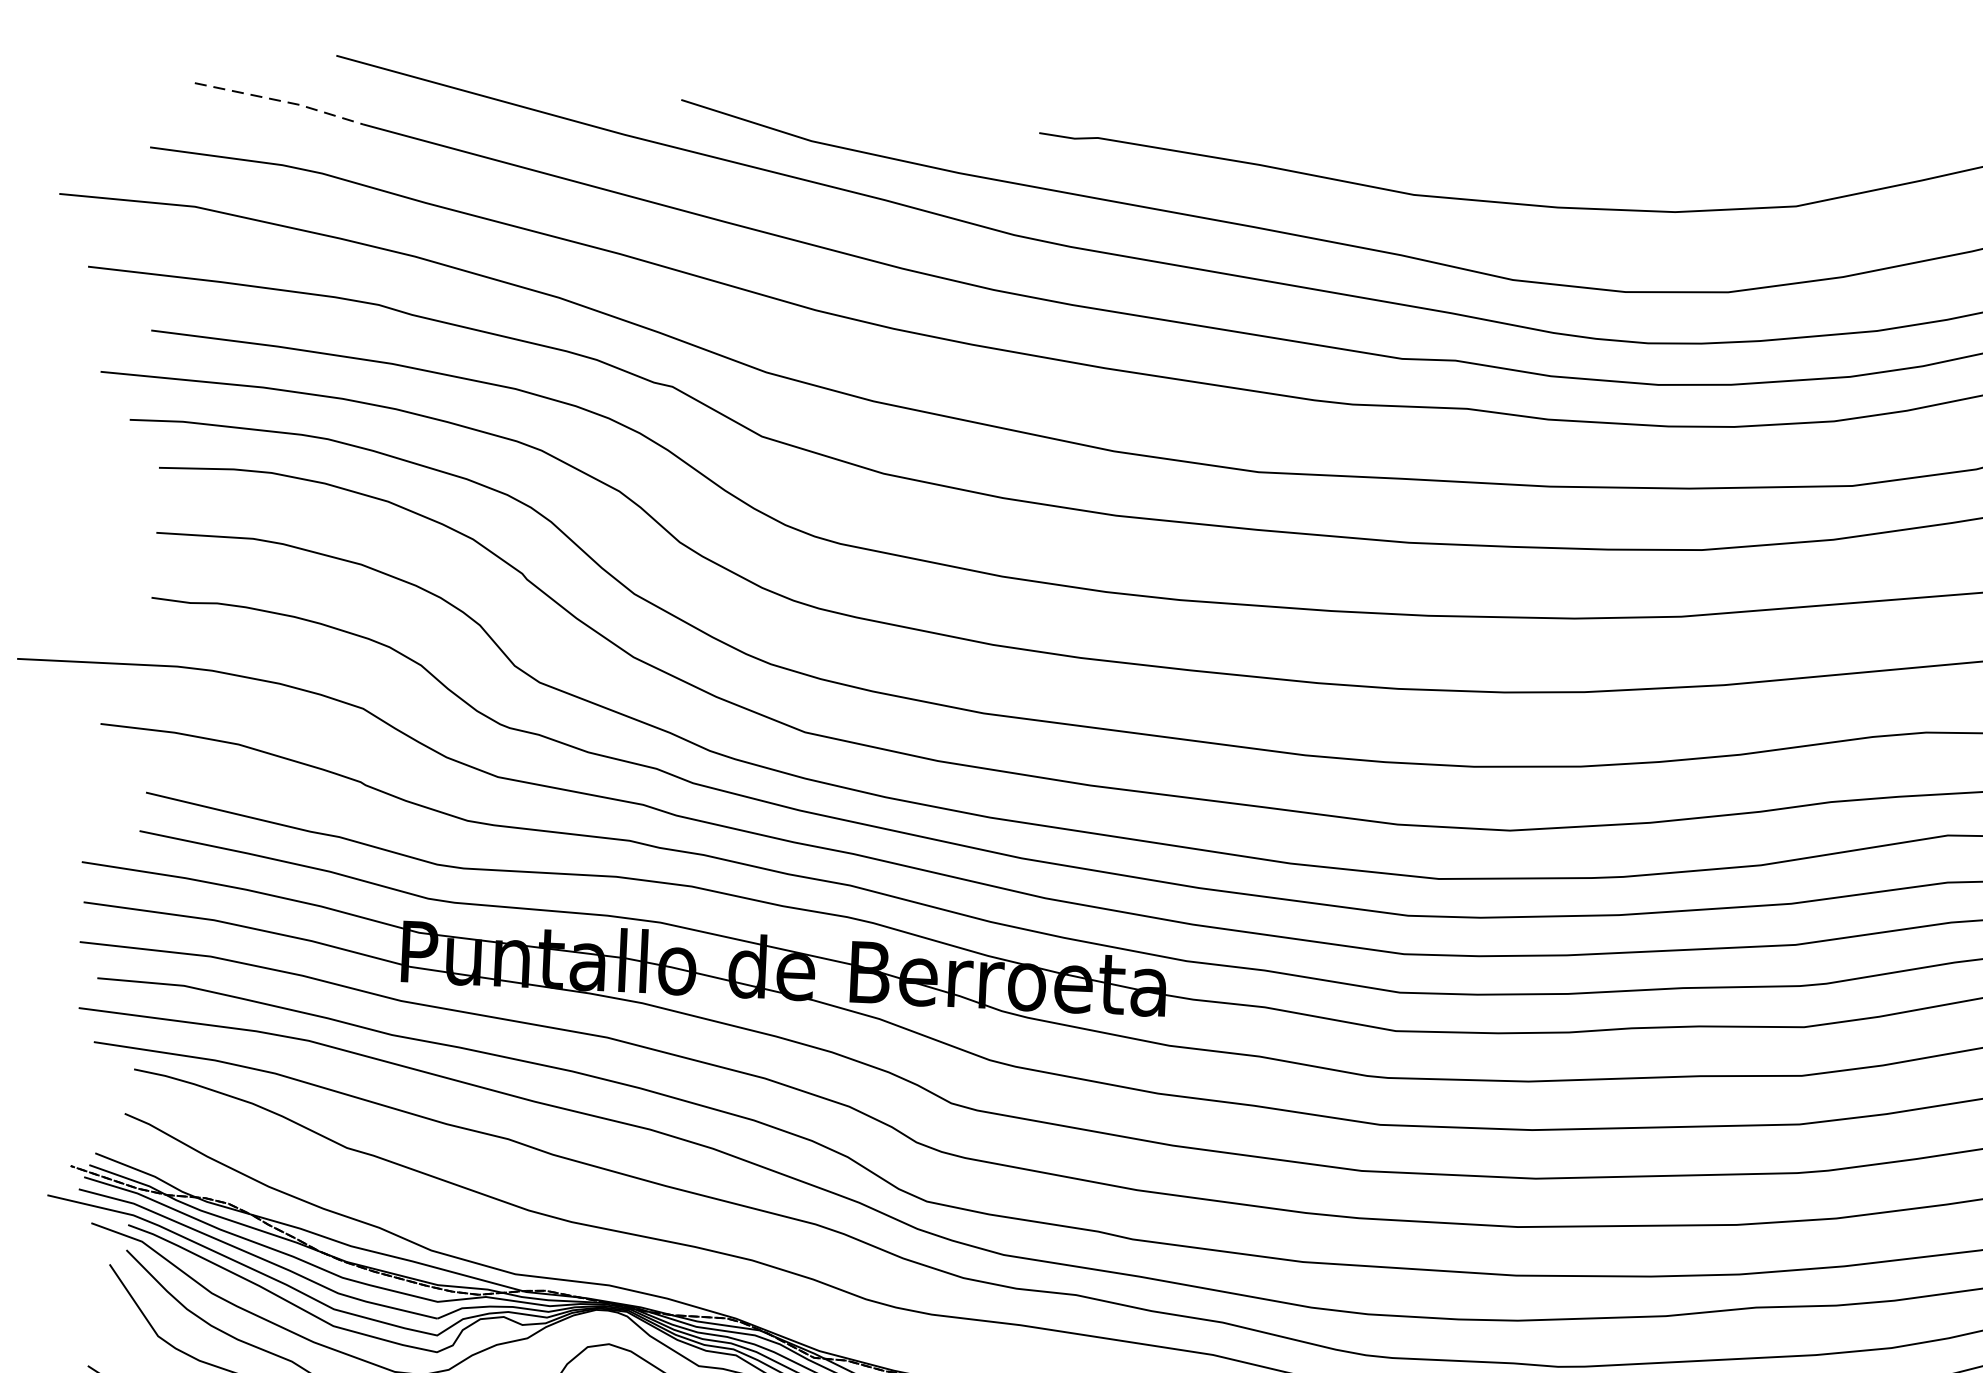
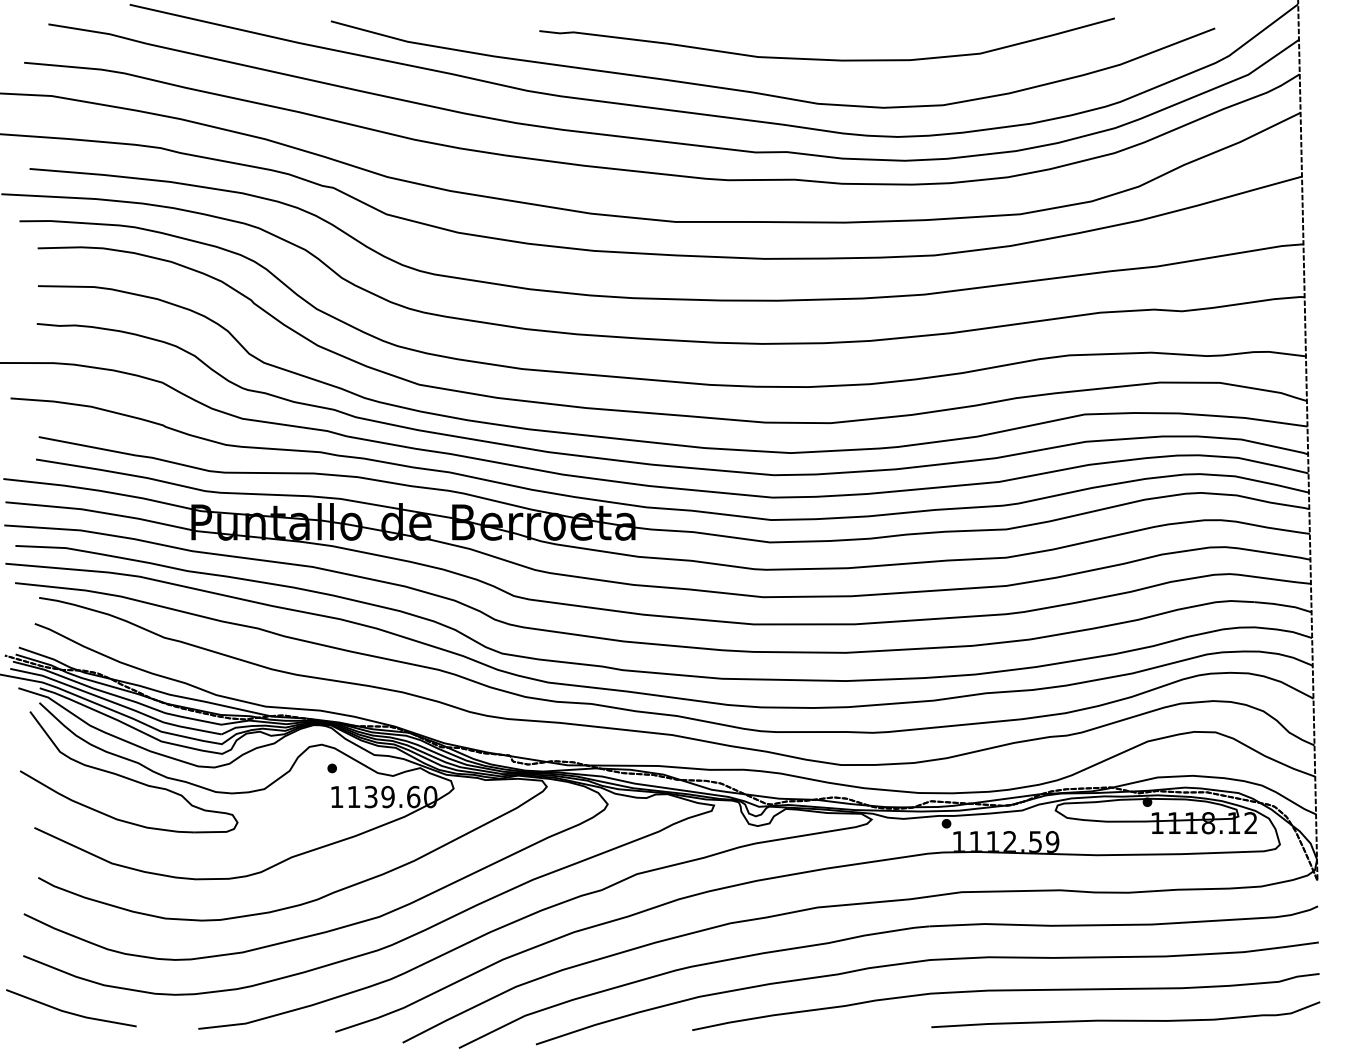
line: (280, 101) -> (98, 32), dashed -> solid

